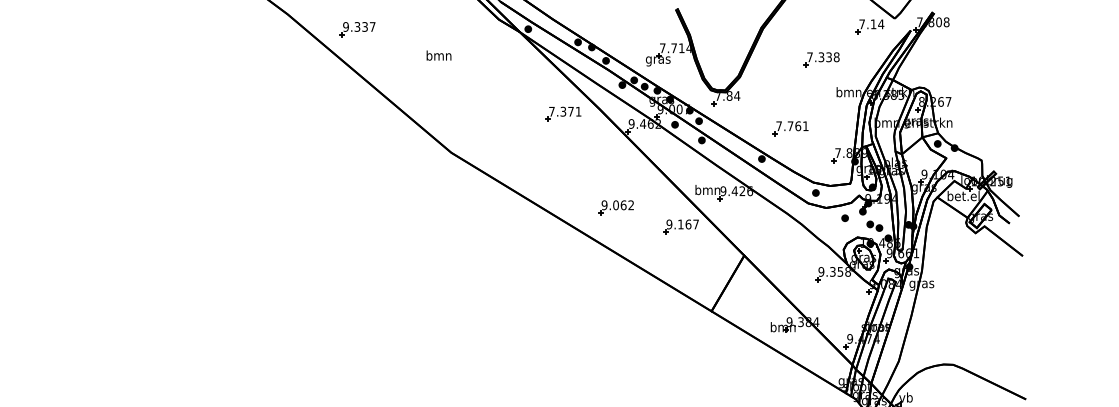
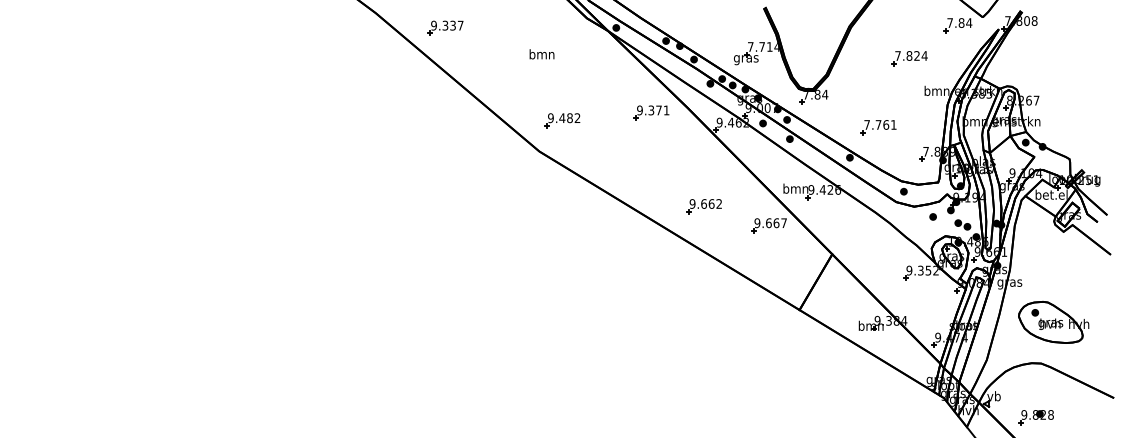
text: (873, 23) -> (961, 22), 7.14 -> 7.84
text: (438, 55) -> (541, 54), moved
text: (828, 56) -> (916, 55), 7.338 -> 7.824
text: (551, 111) -> (639, 110), 7.371 -> 9.371
part: (474, 121) -> (562, 120), added
text: (615, 204) -> (703, 203), 9.062 -> 9.662
text: (680, 224) -> (768, 223), 9.167 -> 9.667
text: (847, 271) -> (935, 270), 9.358 -> 9.352
part: (965, 322) -> (1053, 321), added

